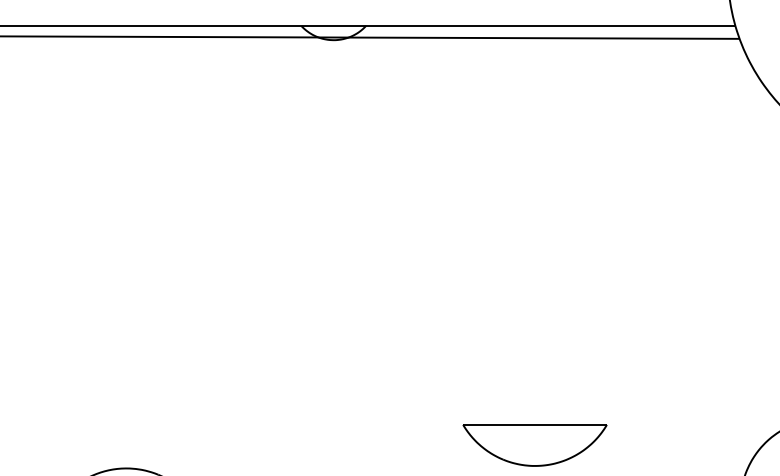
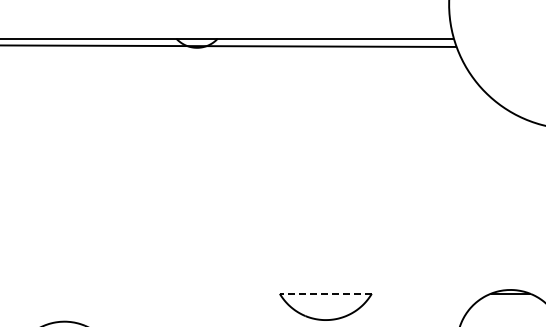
line: (534, 424) -> (325, 293), solid -> dashed

